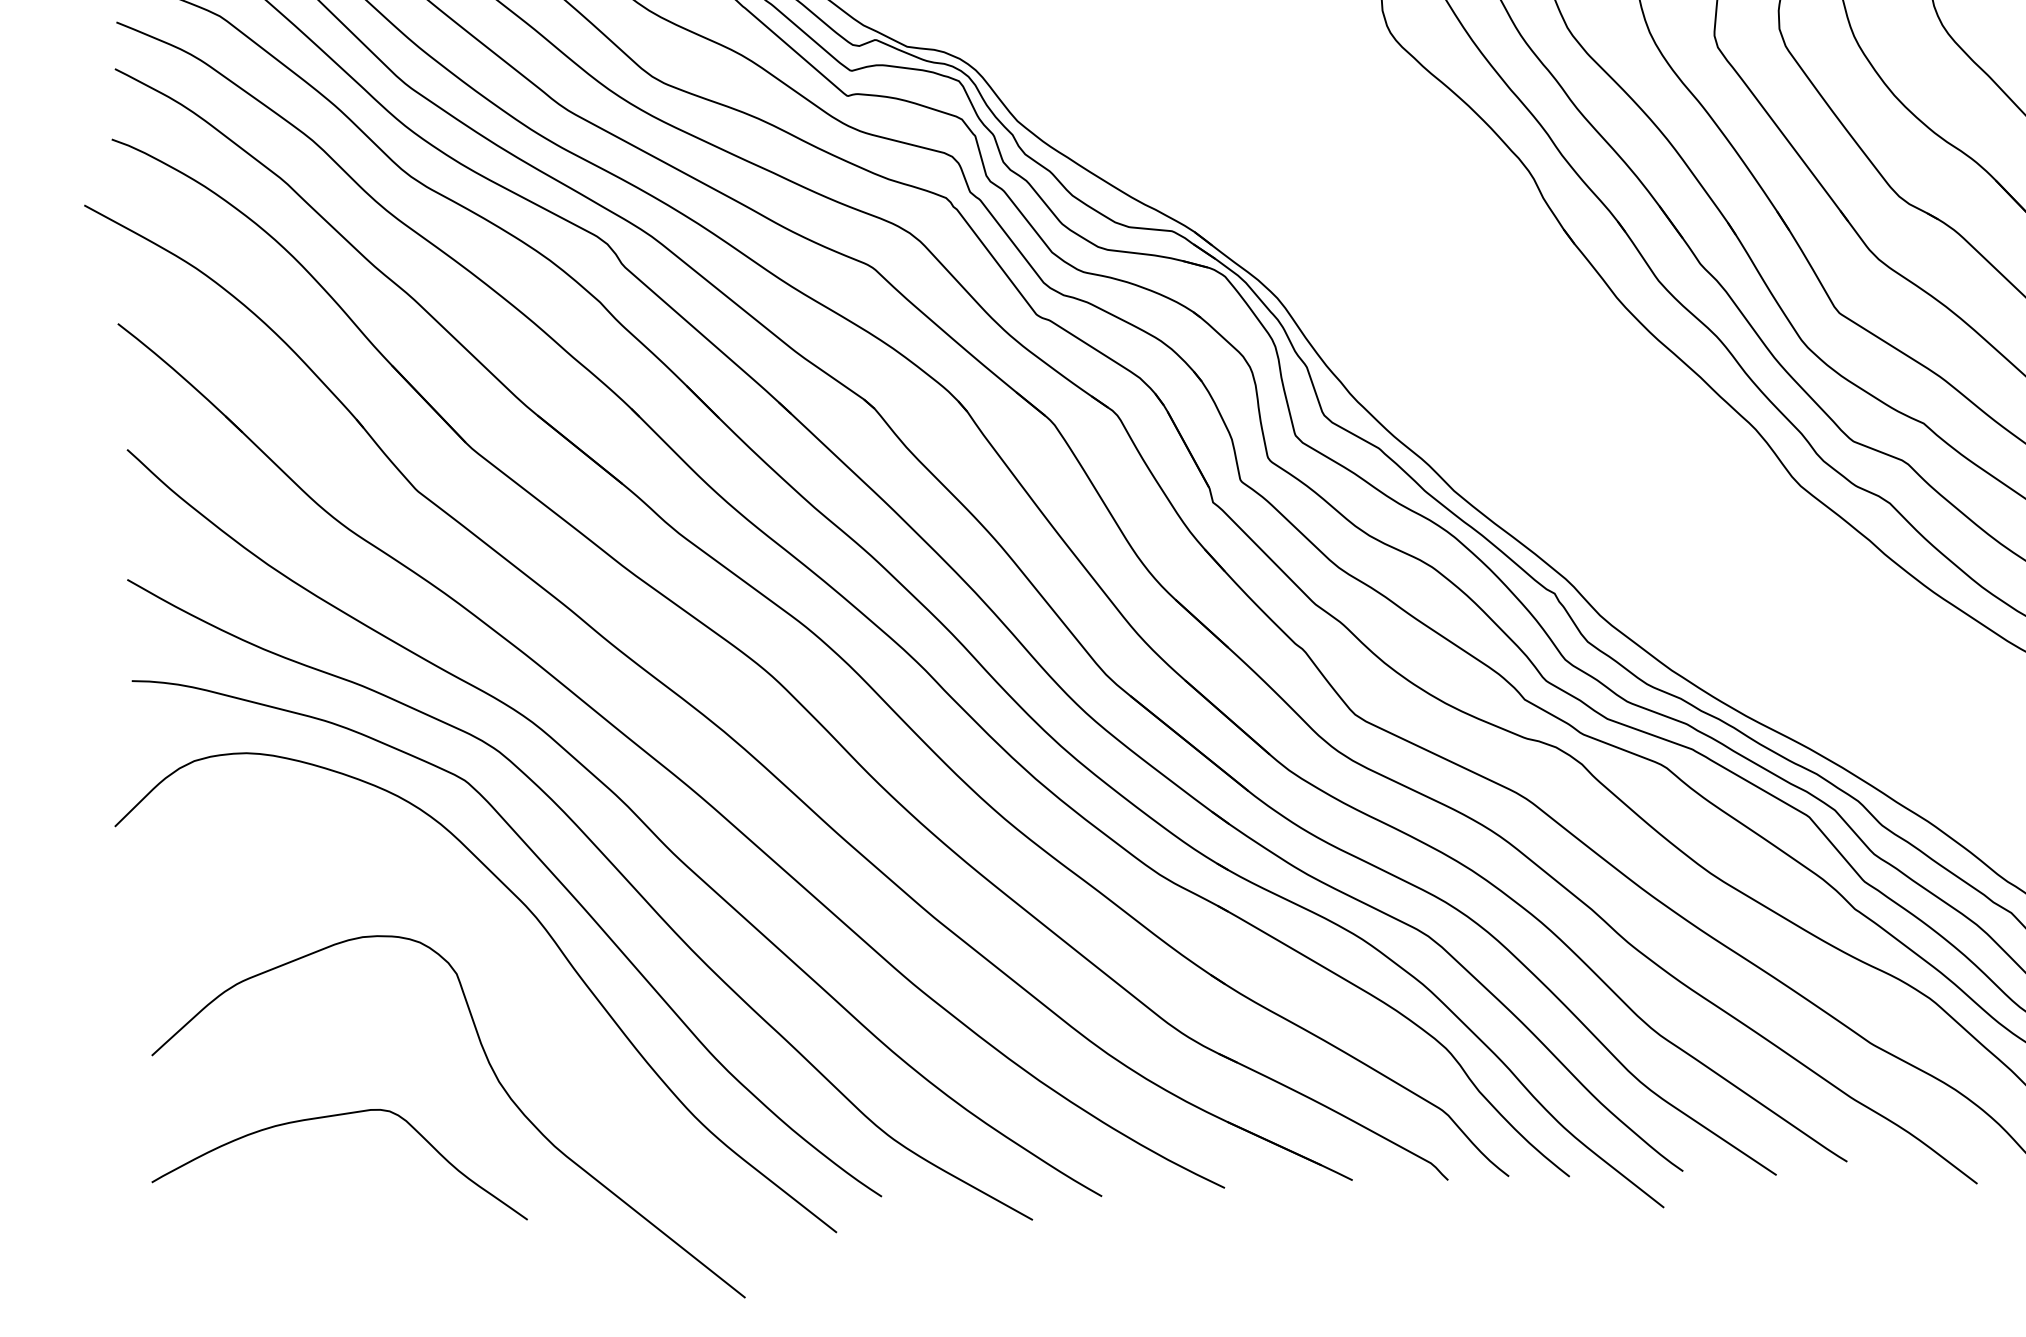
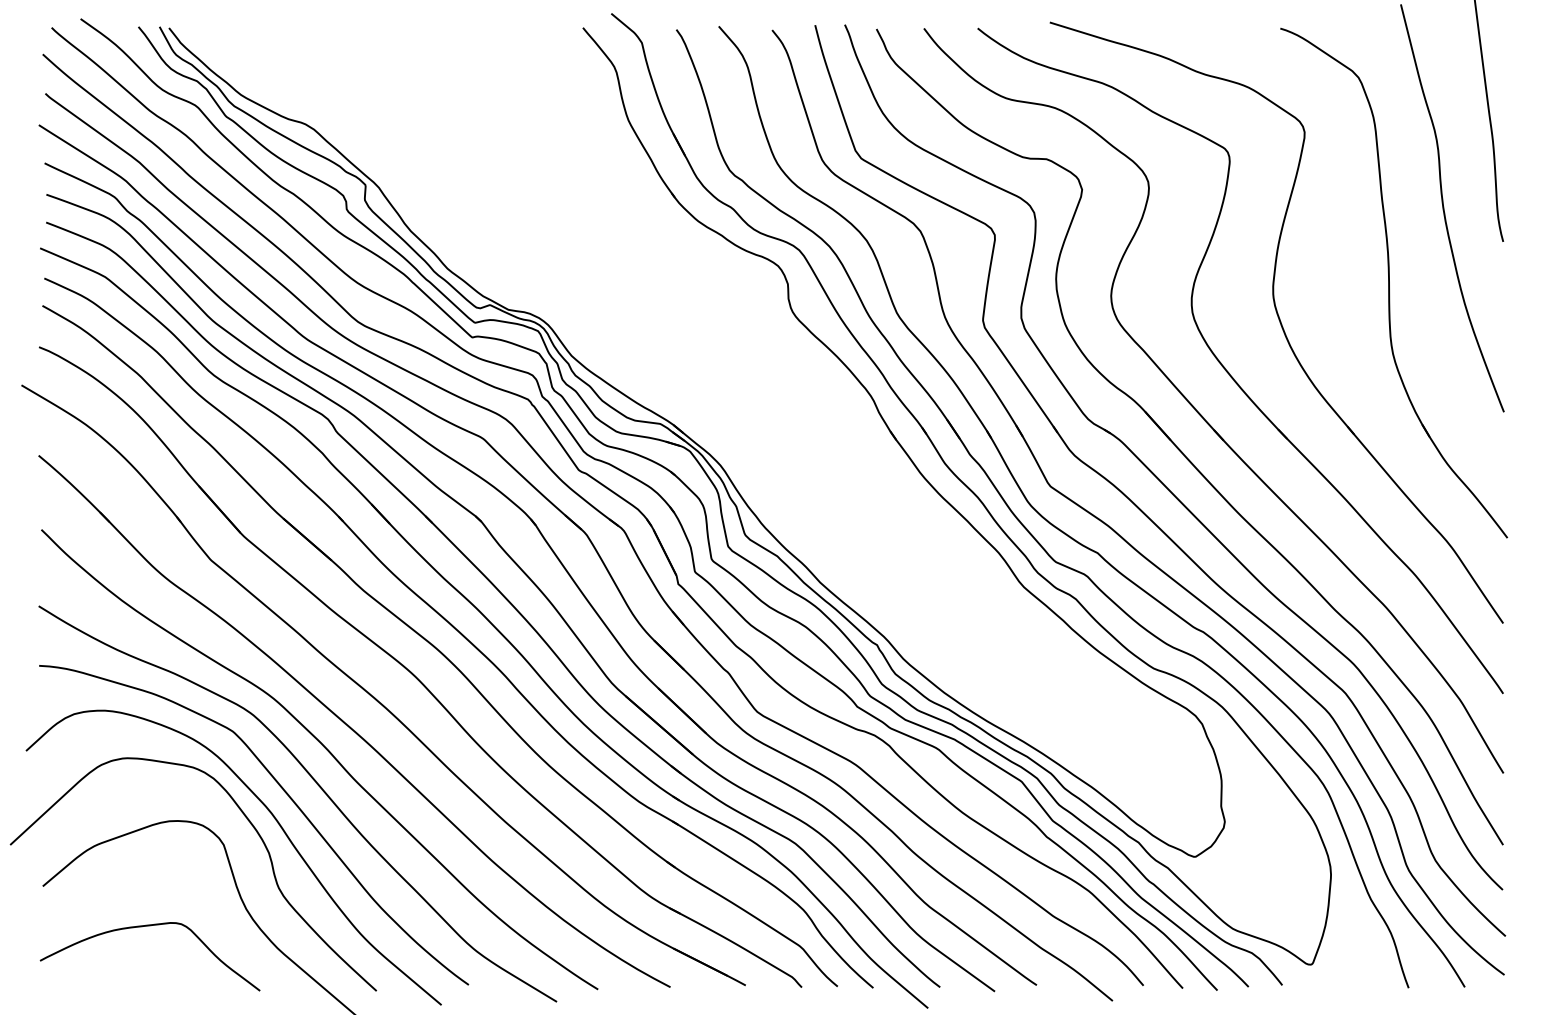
curve: (513, 954) -> (257, 834), added

